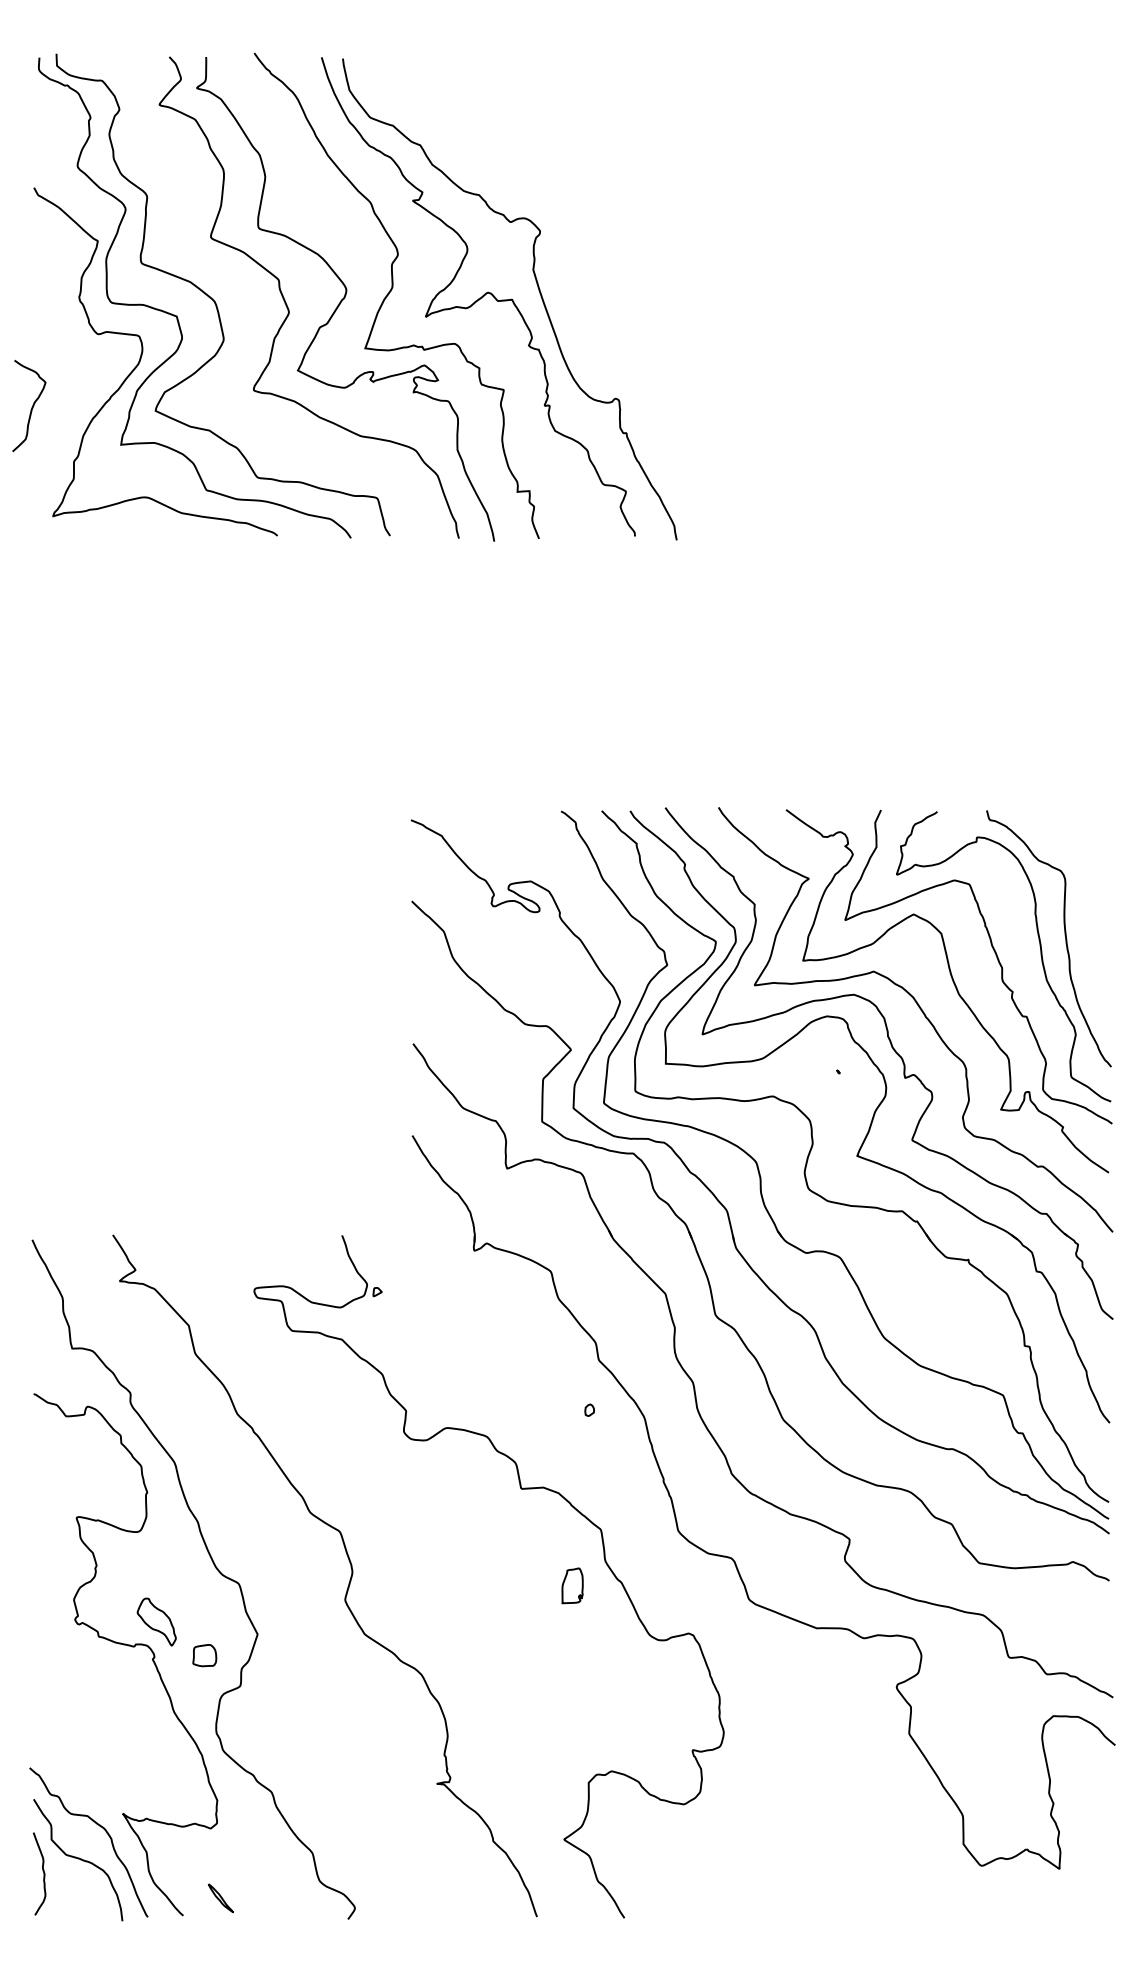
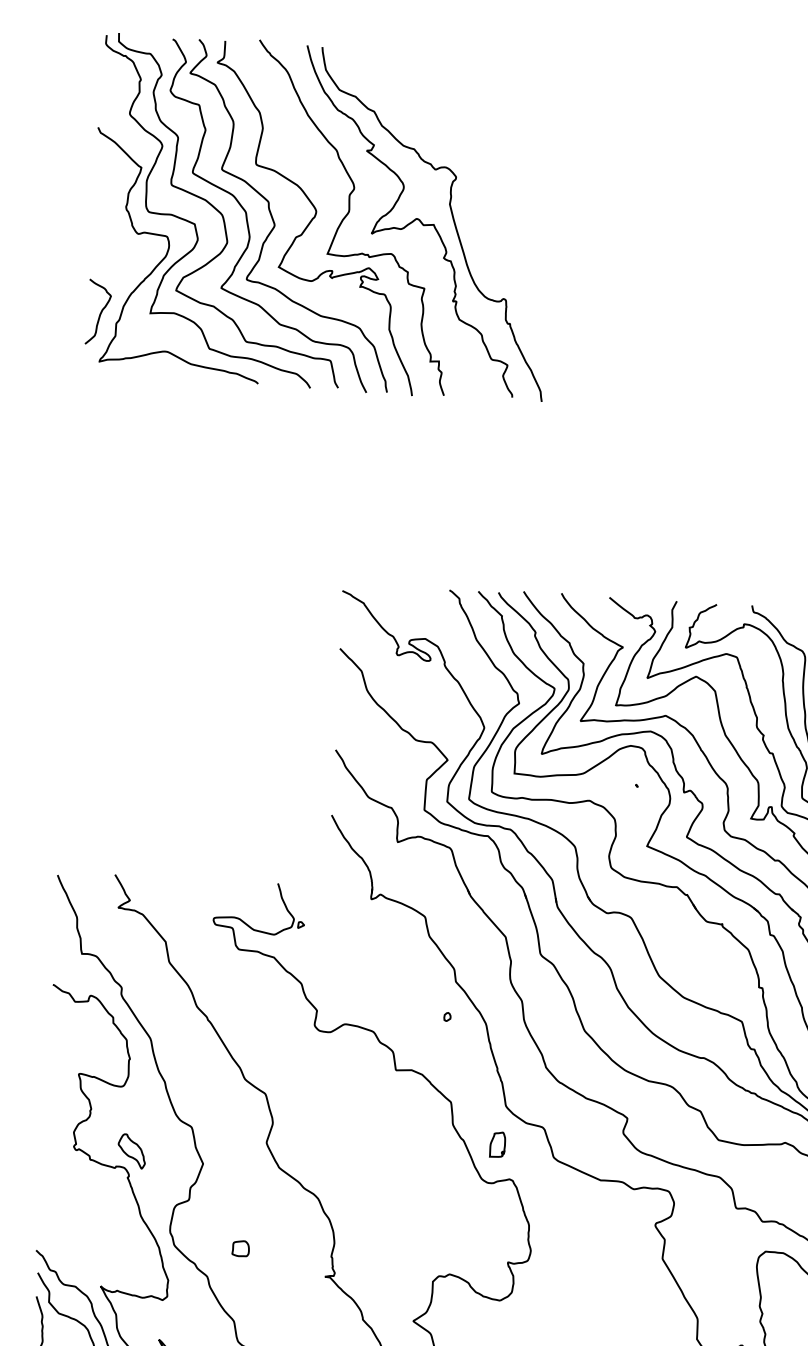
curve: (250, 304) -> (247, 218), added
curve: (31, 407) -> (100, 313), moved
part: (572, 1585) -> (497, 1144), moved
part: (204, 1655) -> (240, 1248), moved

